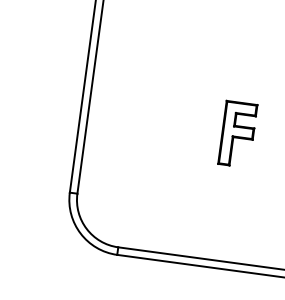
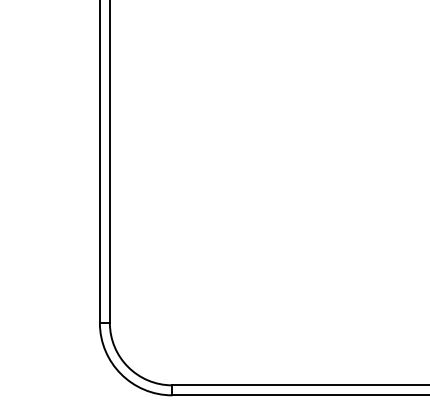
part: (237, 134) -> (307, 217), removed

